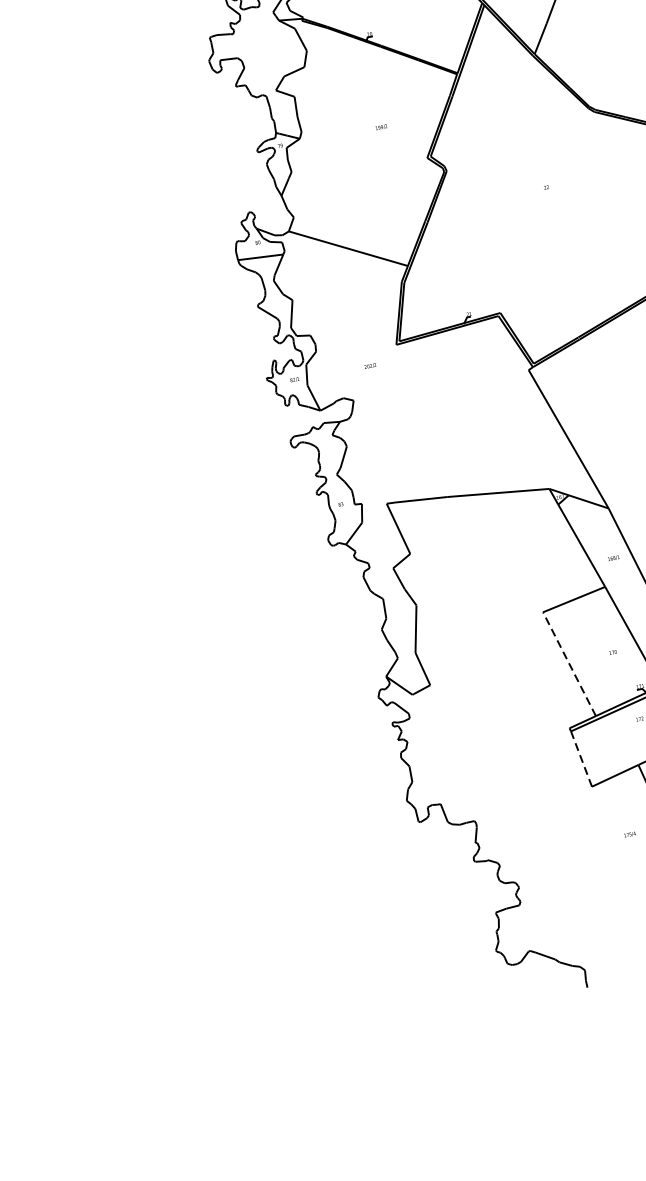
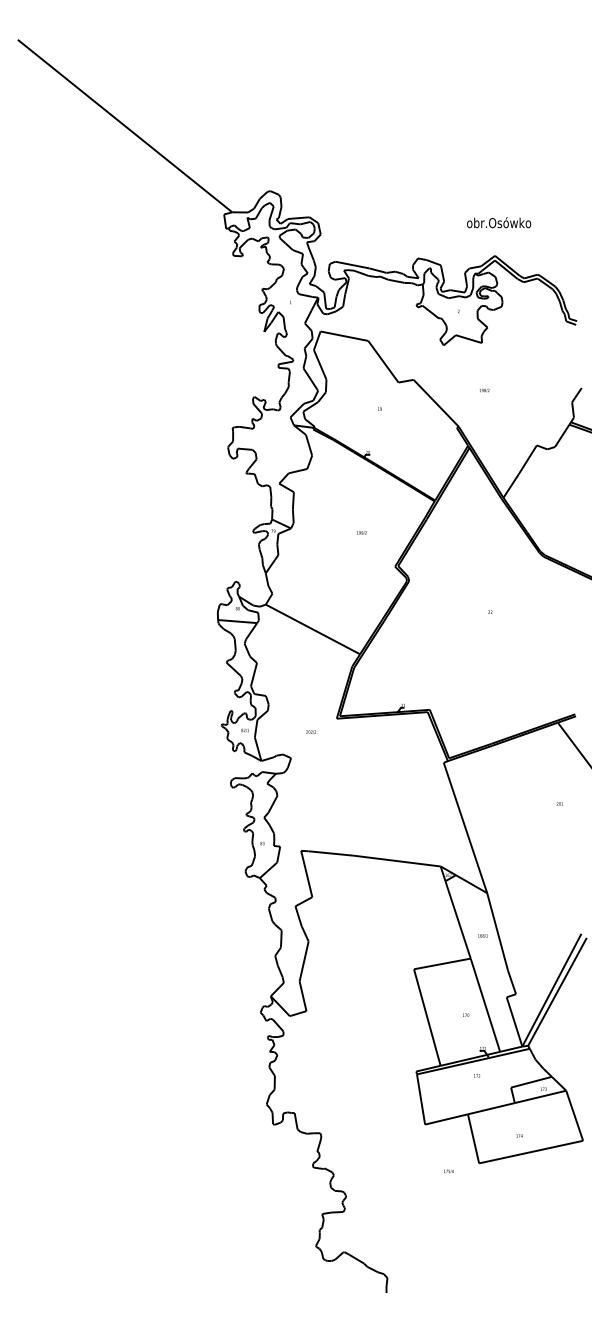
line: (569, 664) -> (427, 1017), dashed -> solid
line: (580, 759) -> (420, 1099), dashed -> solid

